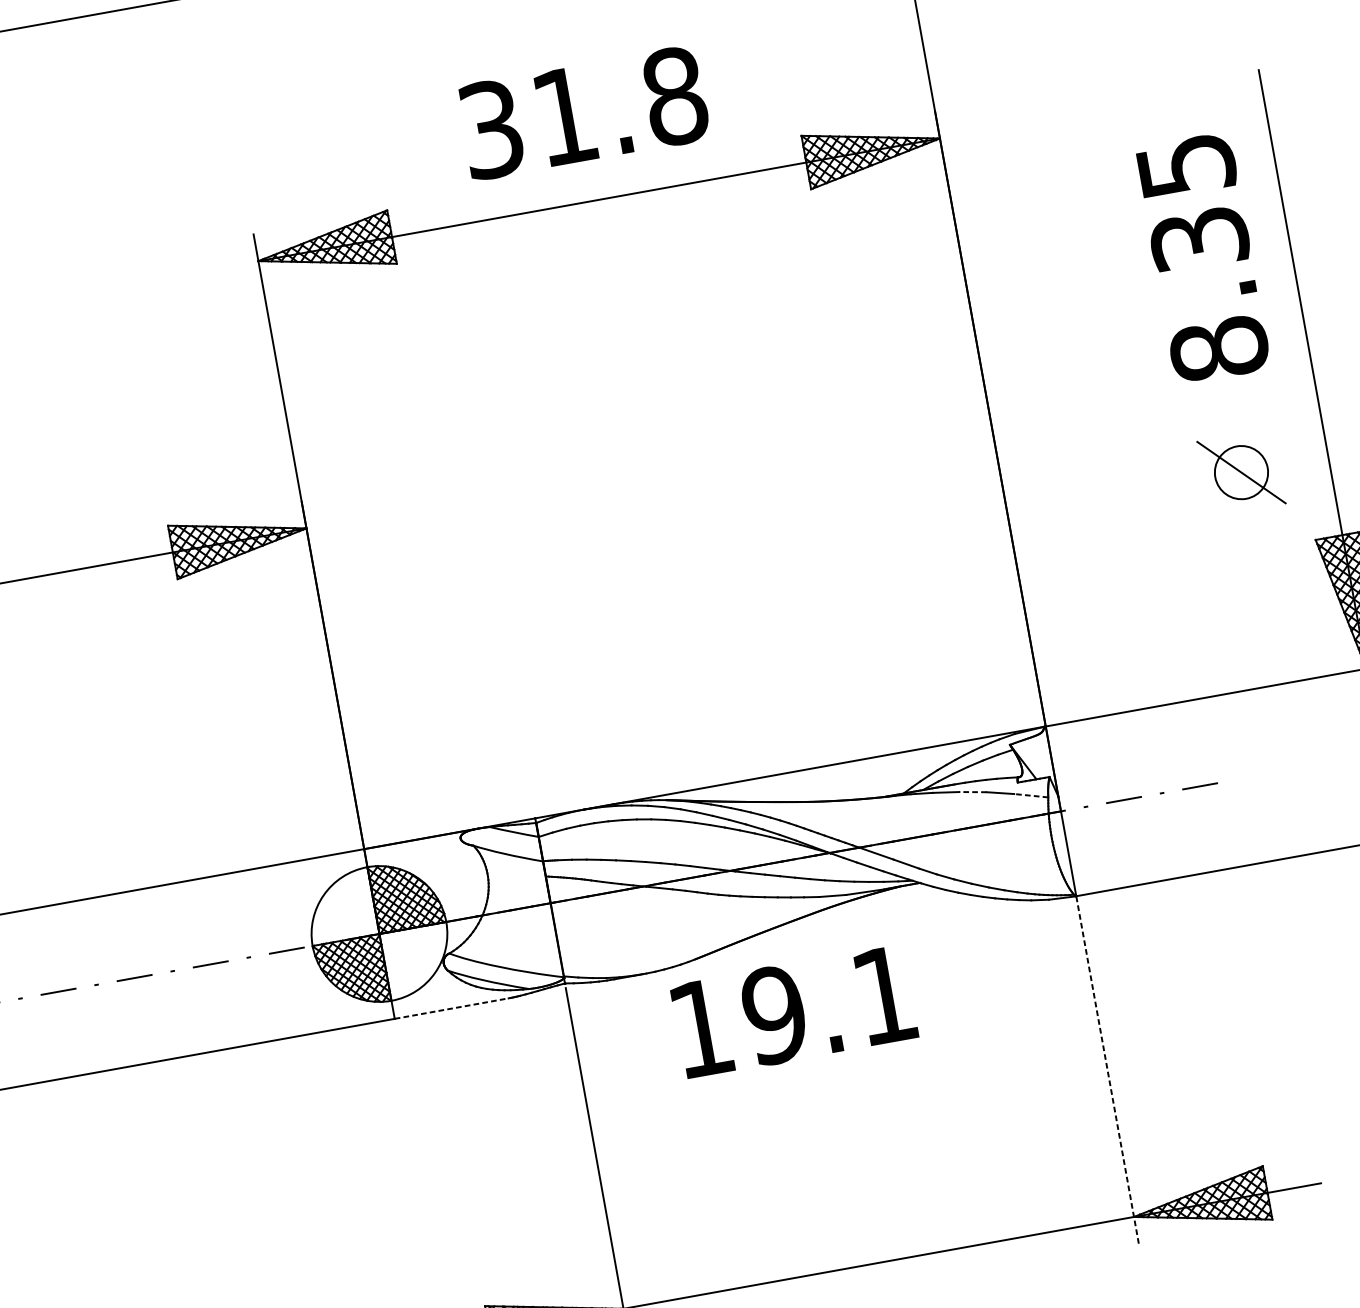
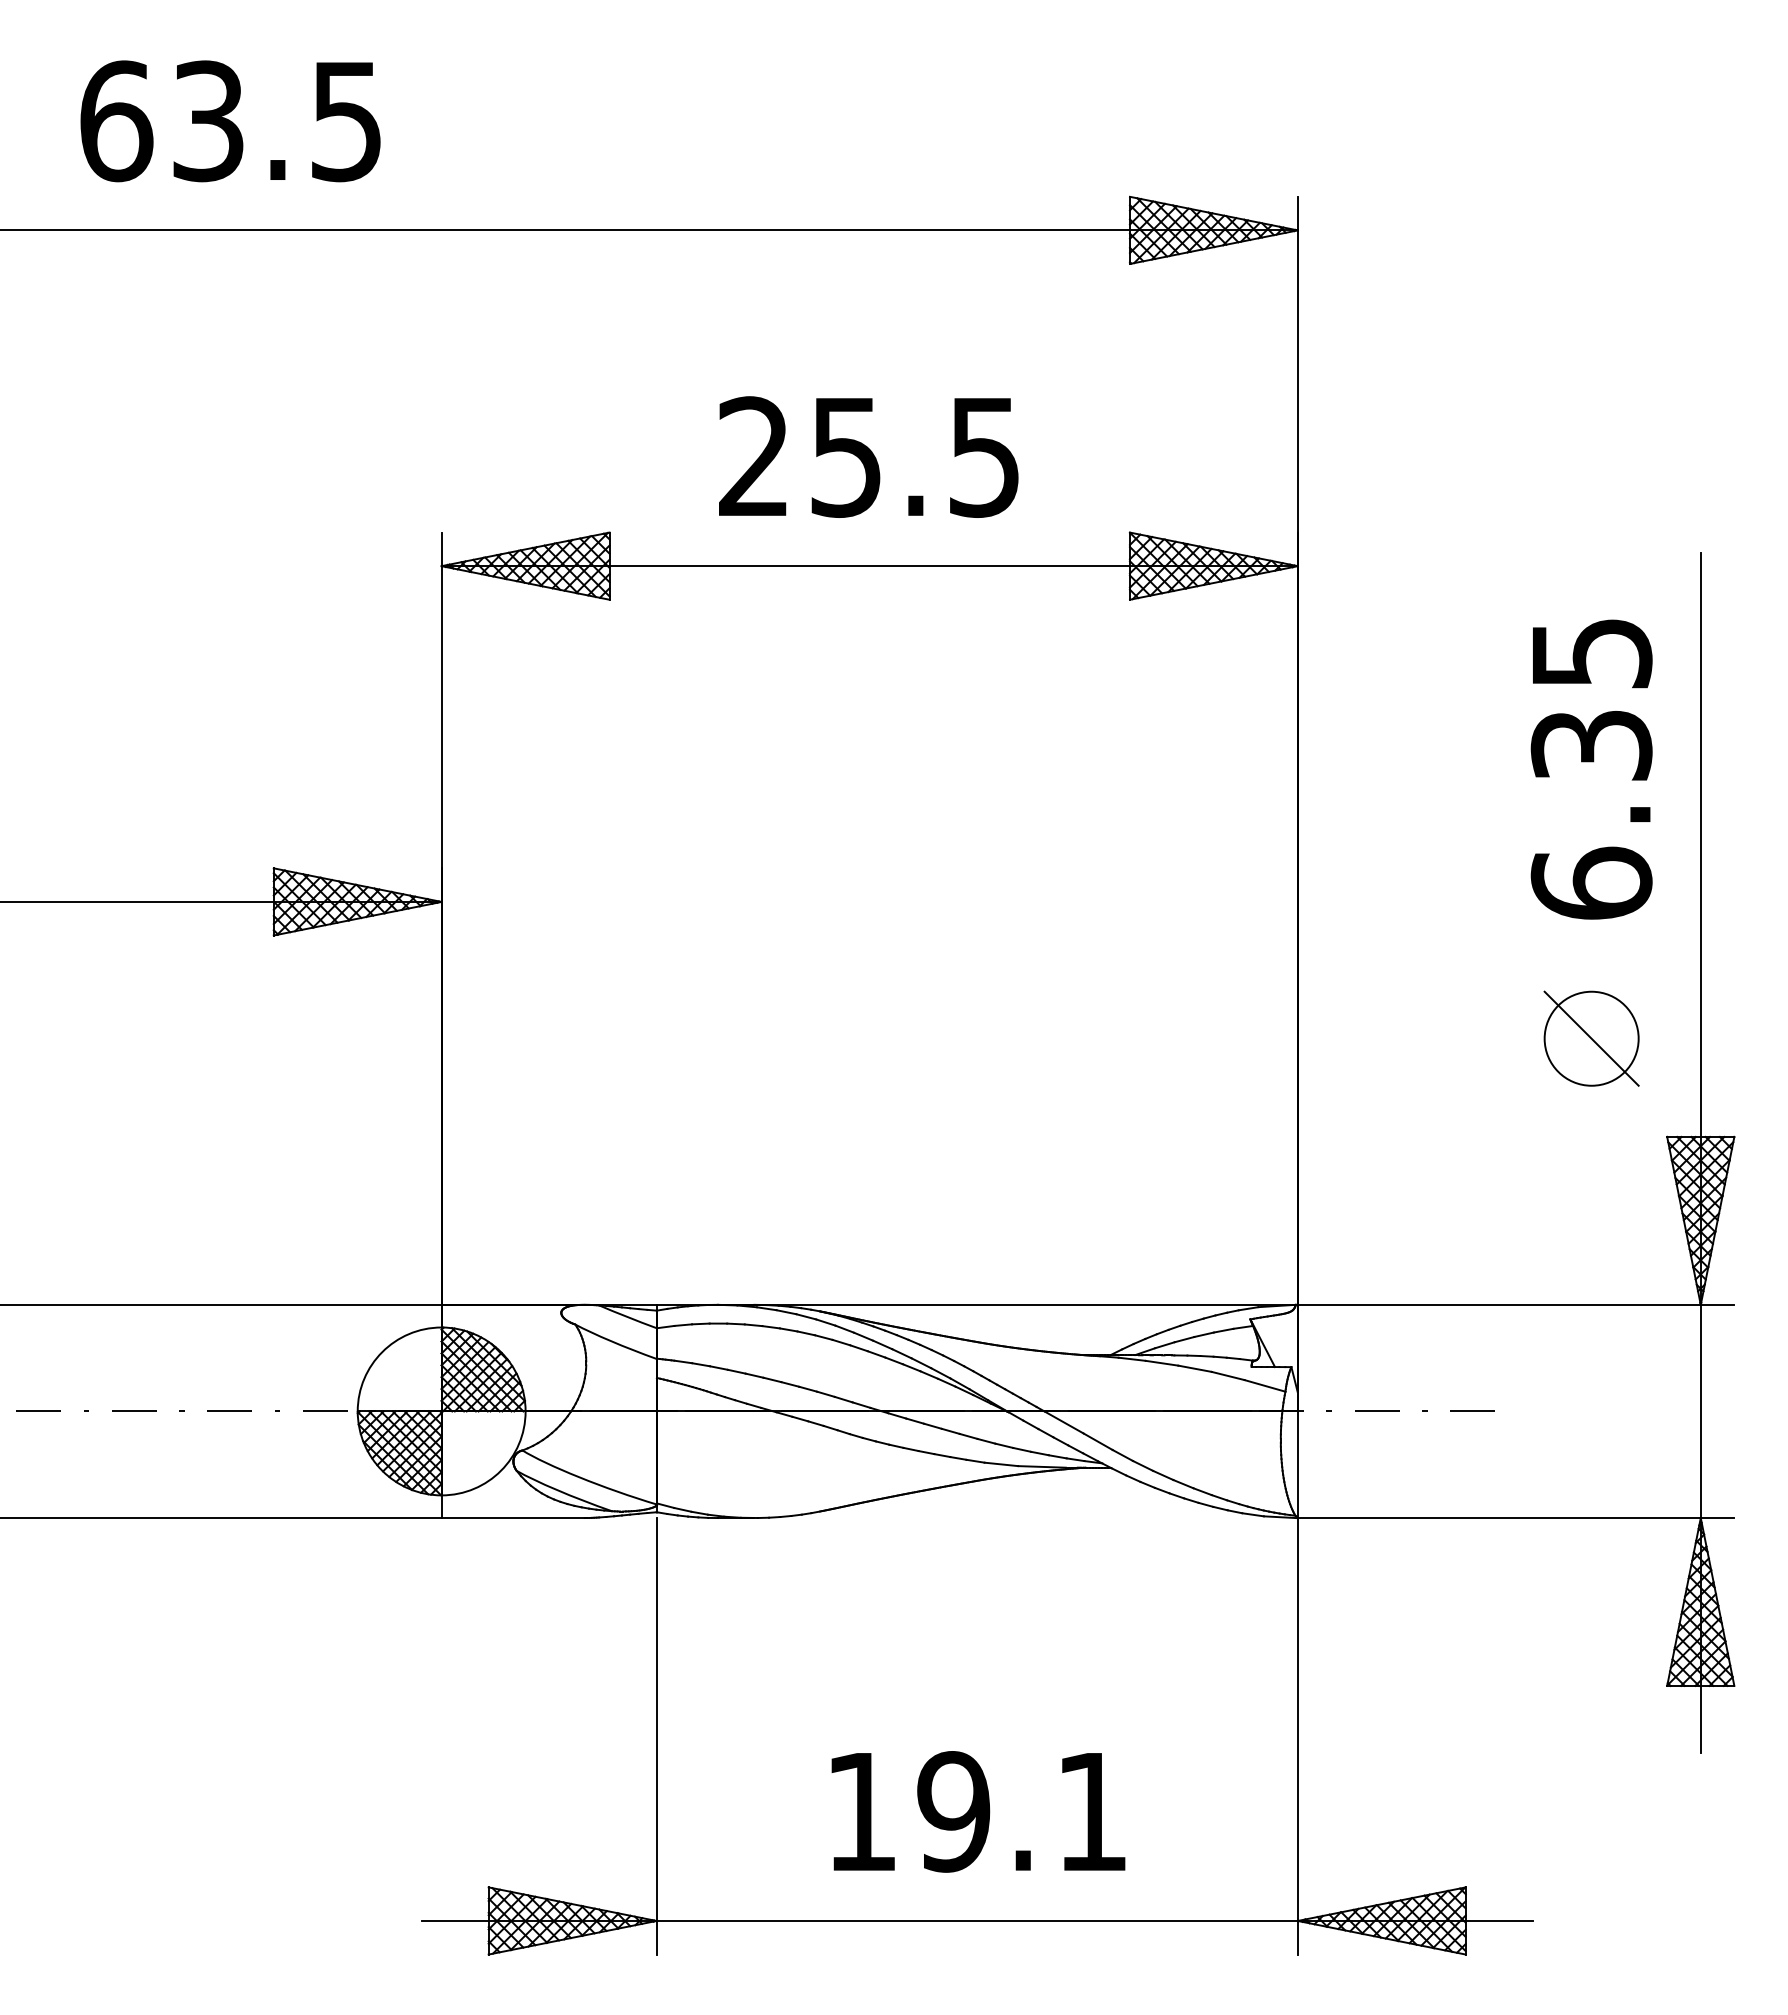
text: (584, 112) -> (870, 456), 31.8 -> 25.5
text: (1219, 348) -> (1591, 882), 8.35 -> 6.35
circle: (1241, 472) -> (1591, 1038), size x1.43
line: (973, 791) -> (1195, 1368), dashed -> solid
line: (1030, 795) -> (1264, 1385), dashed -> solid
line: (451, 1008) -> (513, 1518), dashed -> solid
text: (794, 1011) -> (978, 1811), moved
line: (1107, 1069) -> (1297, 1735), dashed -> solid

